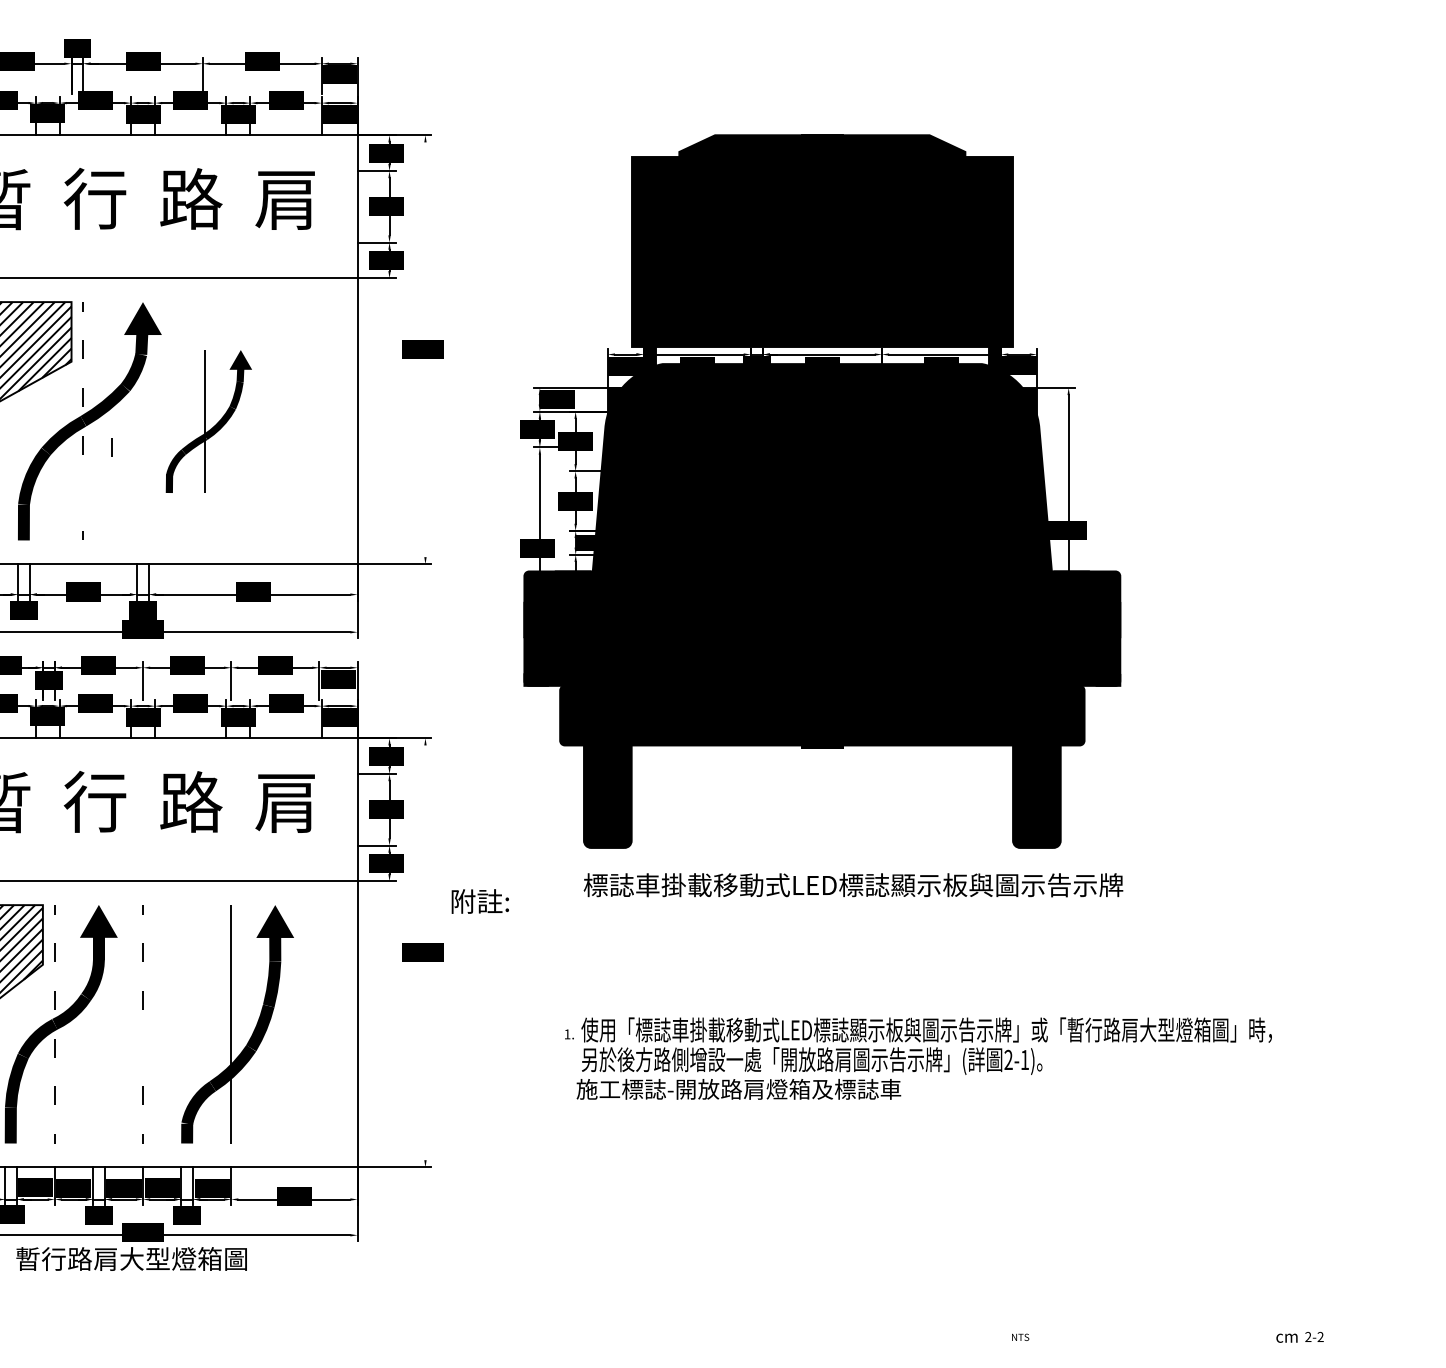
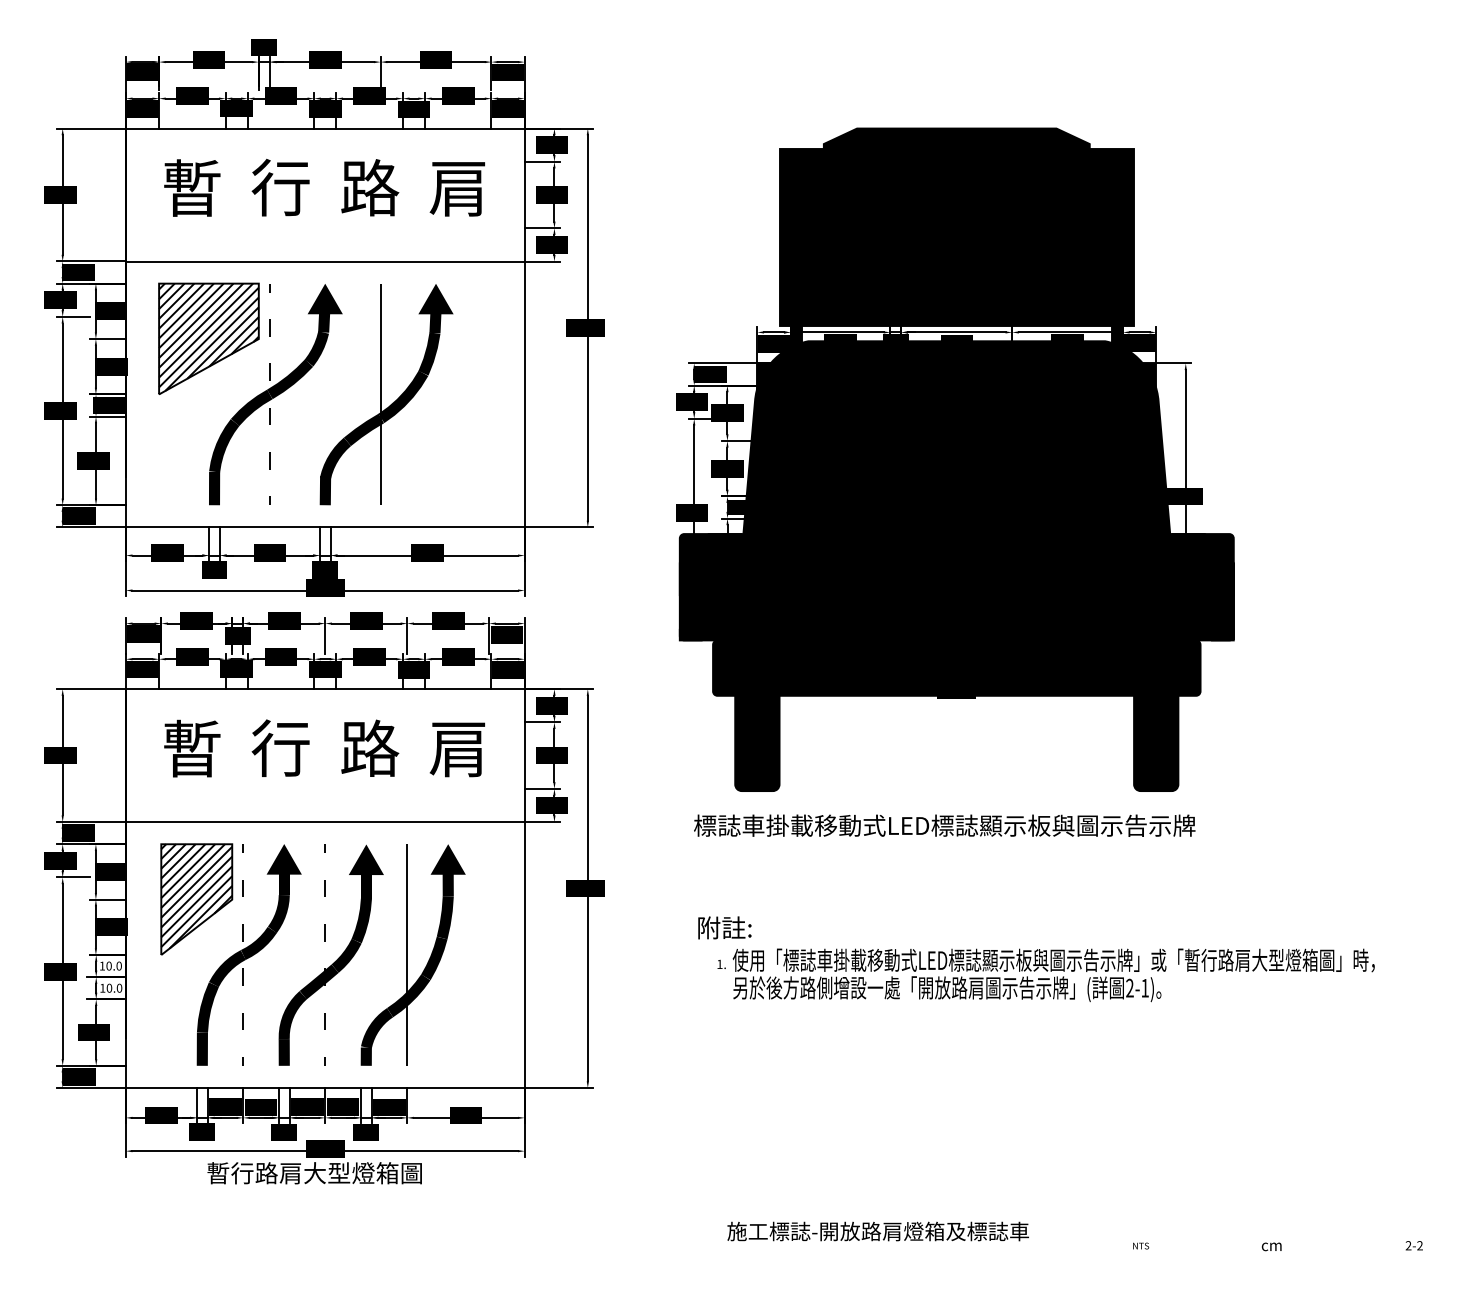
line: (425, 349) -> (587, 327), added
part: (208, 421) -> (386, 394), size x1.67
line: (112, 447) -> (269, 460), moved
text: (853, 884) -> (944, 825), moved
text: (479, 901) -> (724, 927), moved
line: (425, 952) -> (587, 888), added
part: (155, 1029) -> (336, 959), added
text: (738, 1089) -> (877, 1231), moved
text: (1286, 1337) -> (1271, 1246), moved

